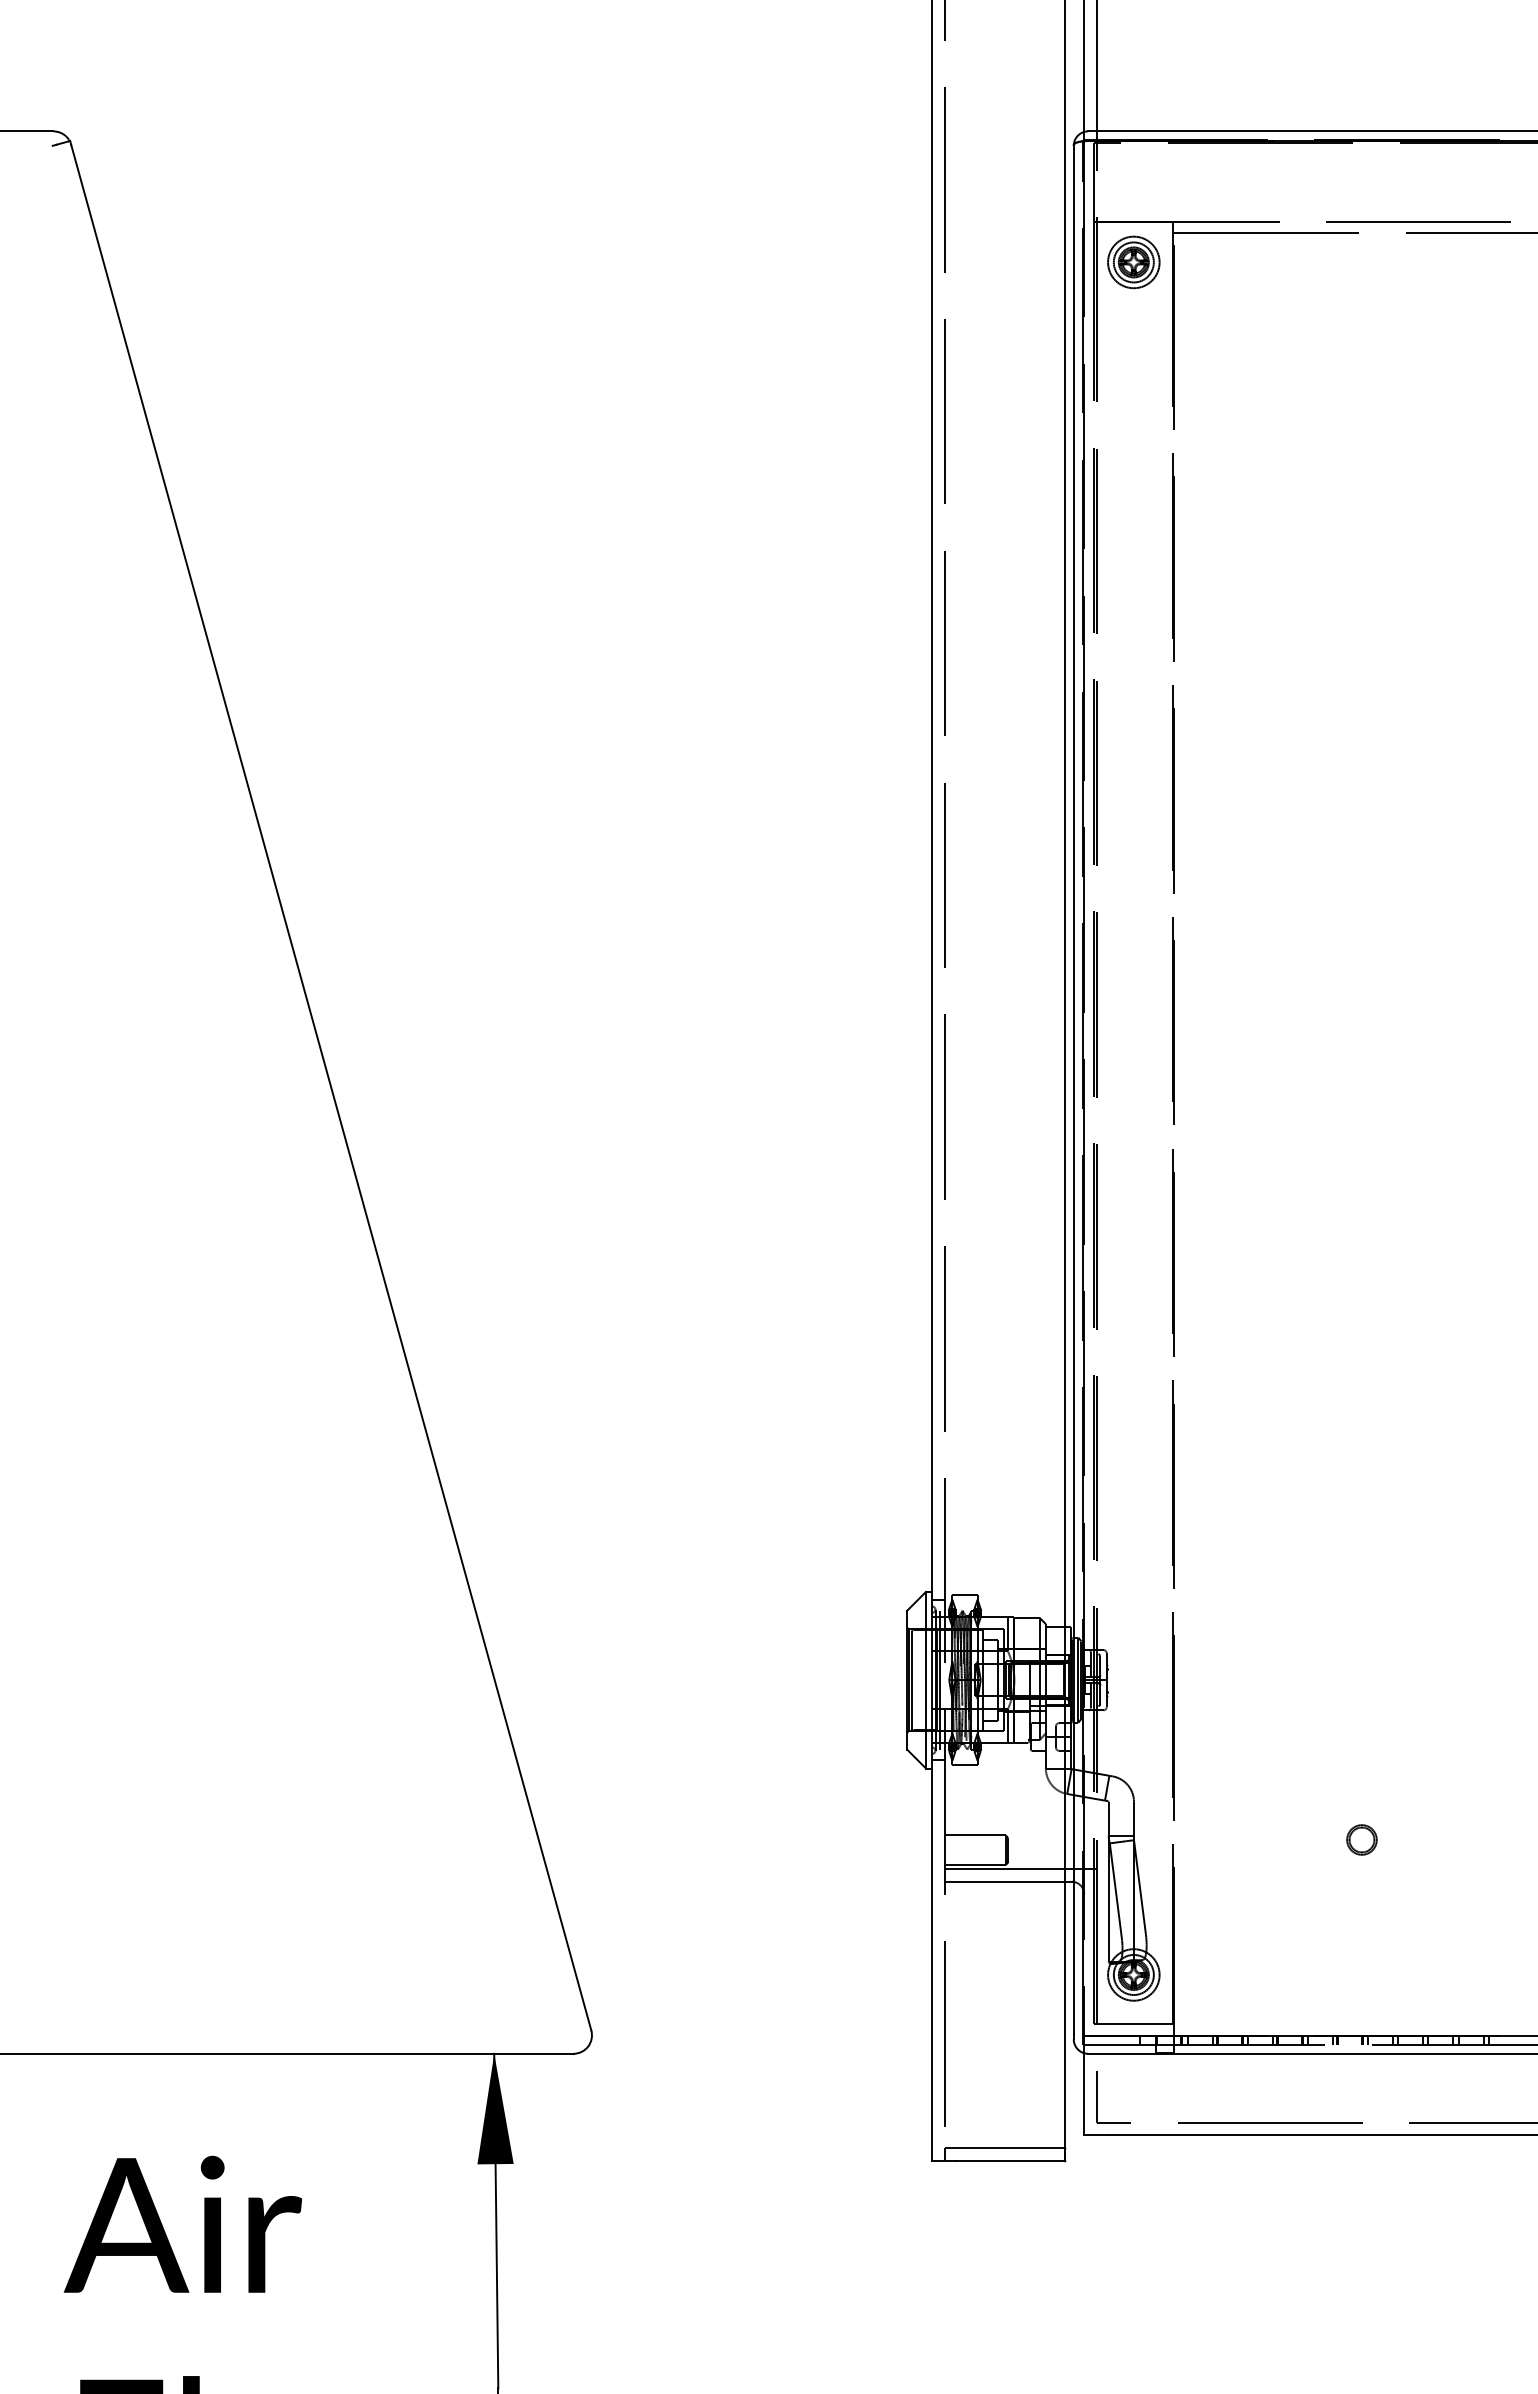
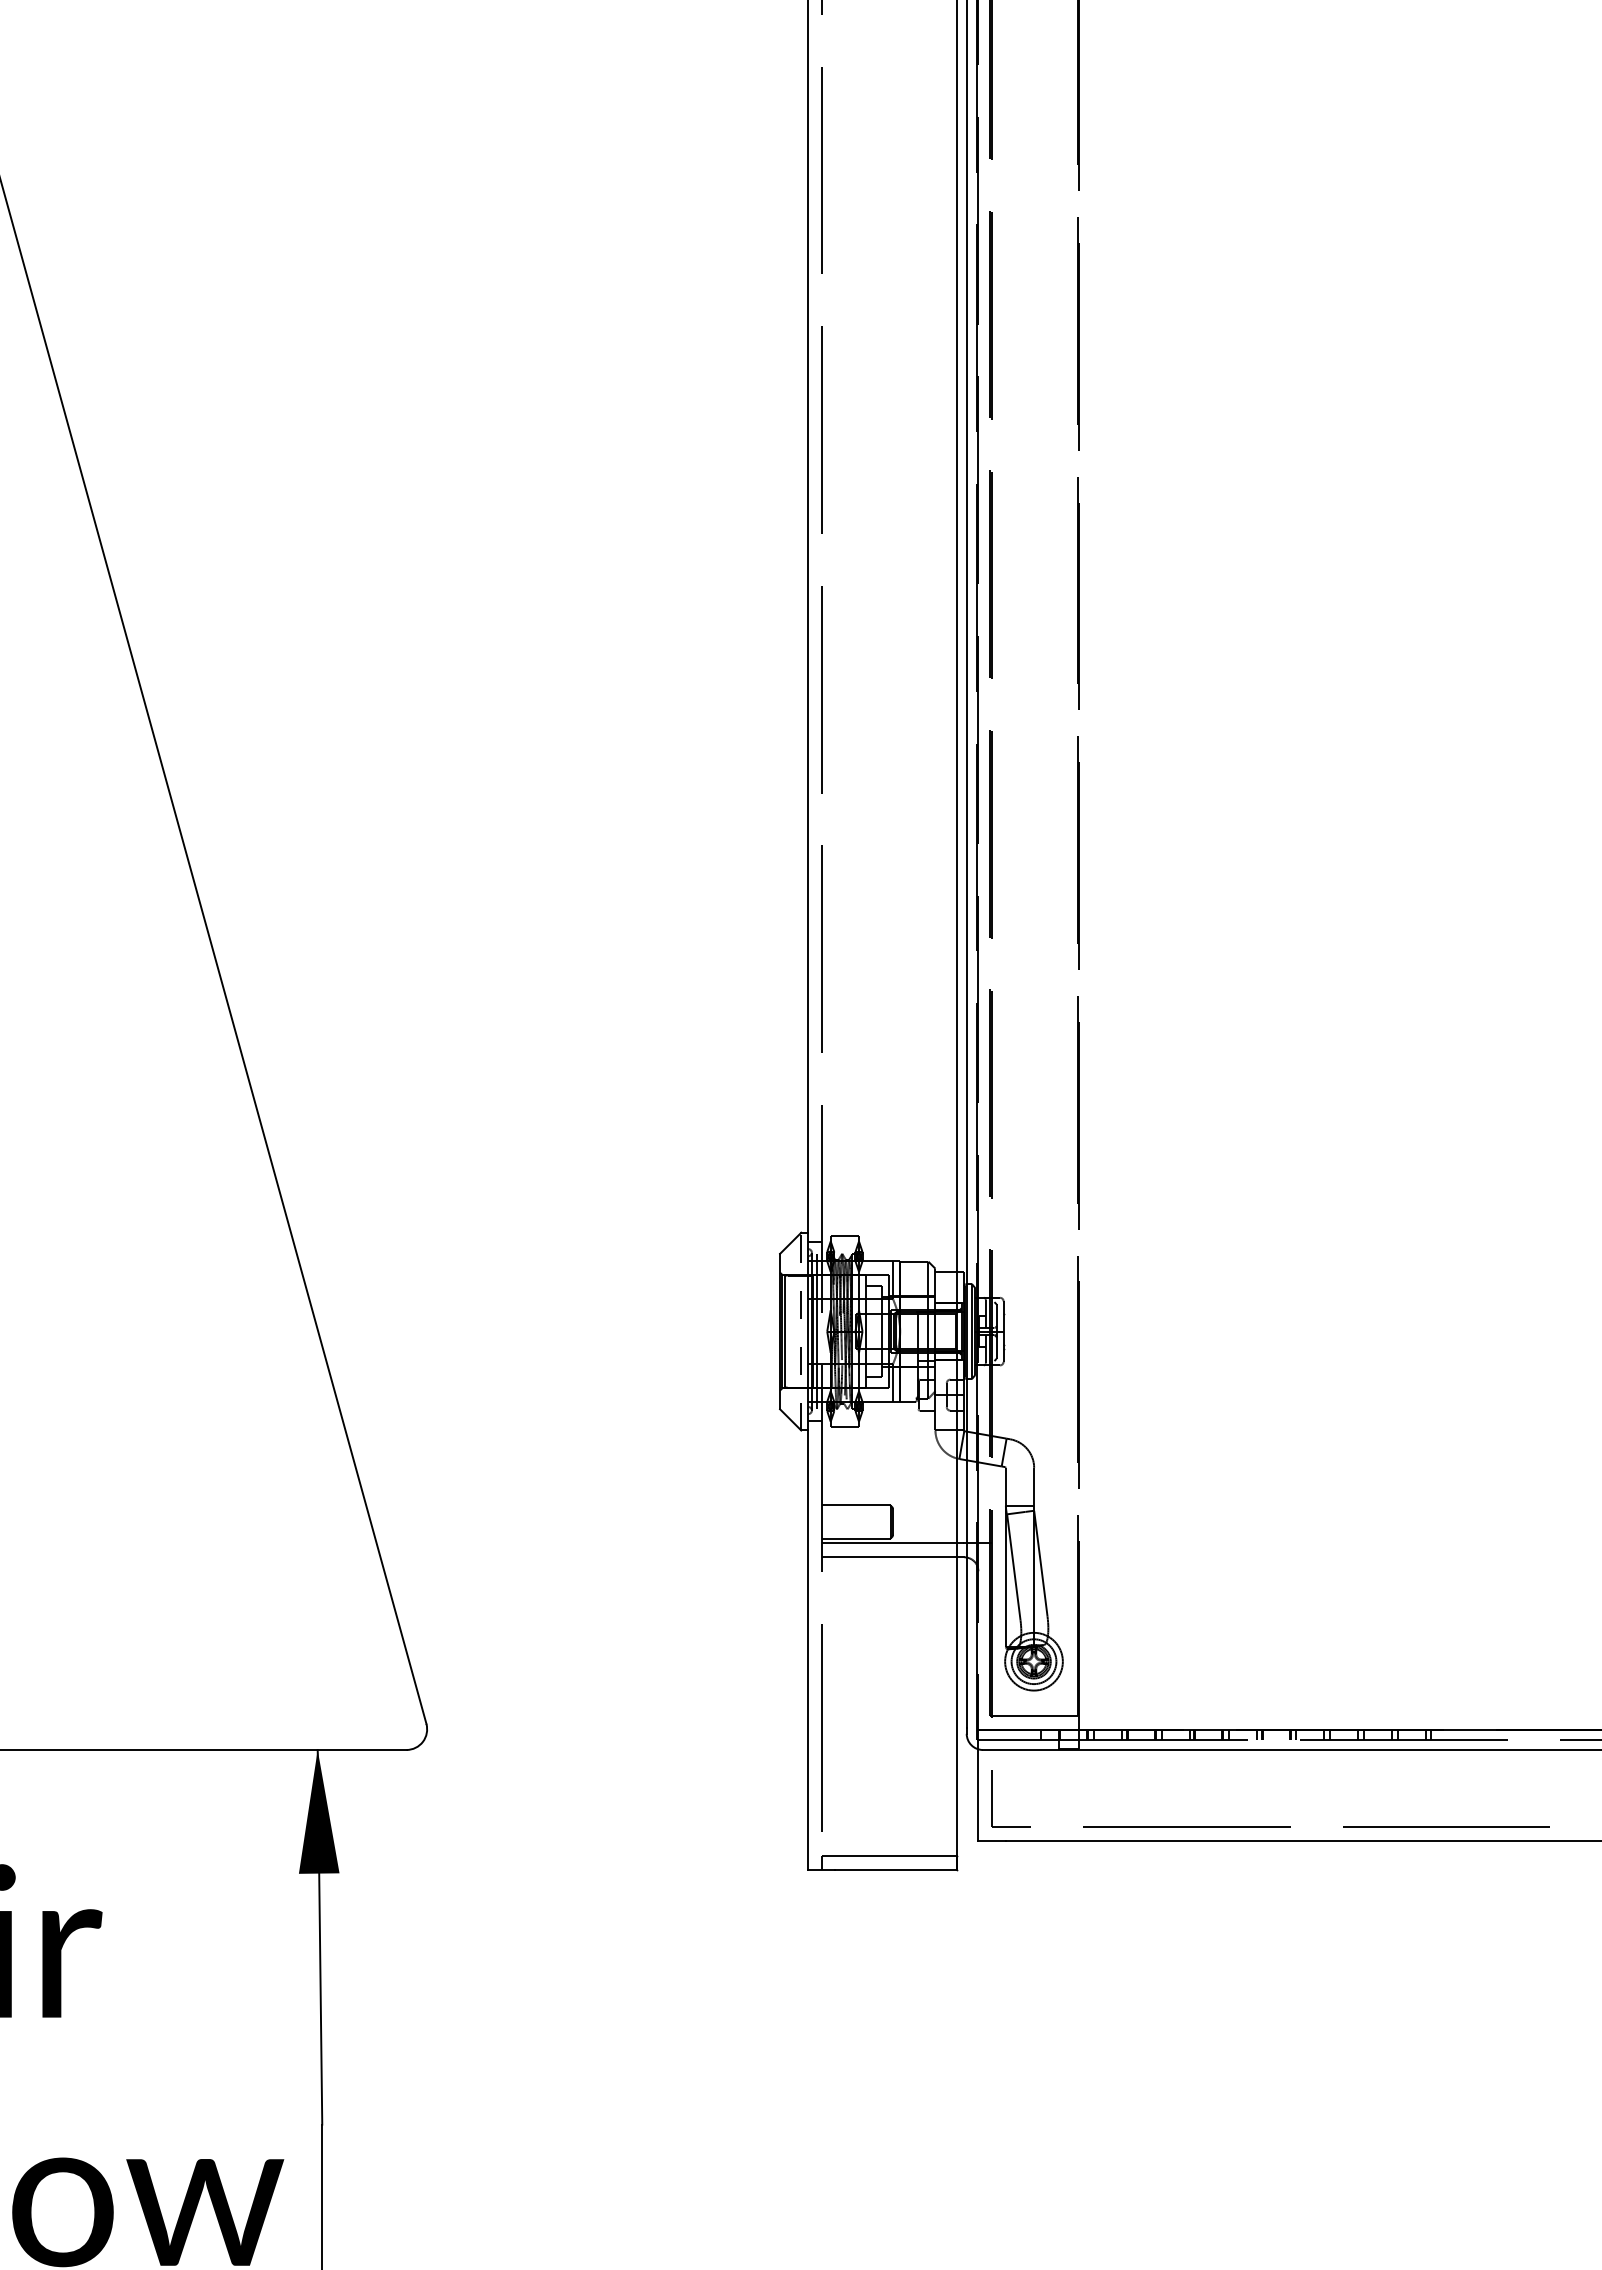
line: (926, 1679) -> (801, 1330), solid -> dashed
part: (1361, 1839) -> (1288, 1509), removed

